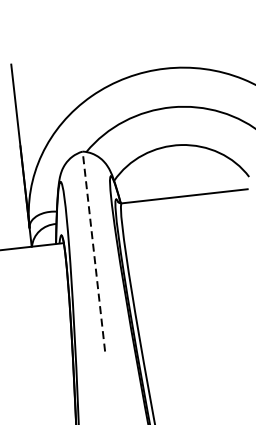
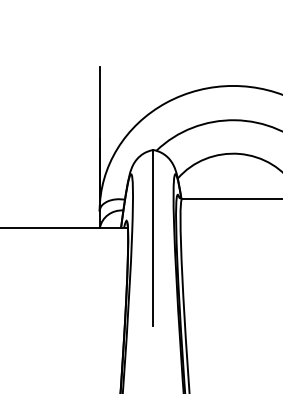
line: (94, 250) -> (153, 237), dashed -> solid

